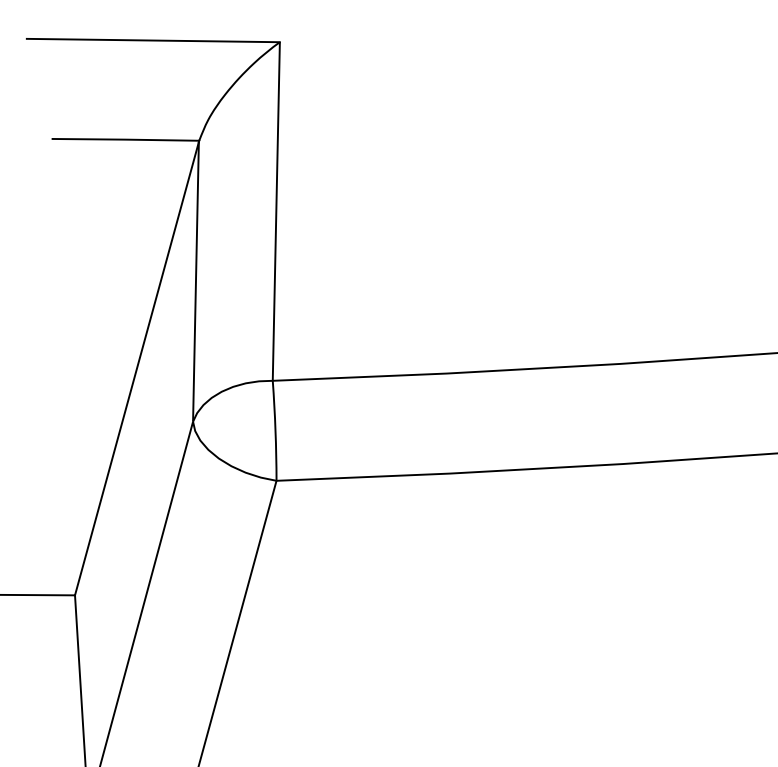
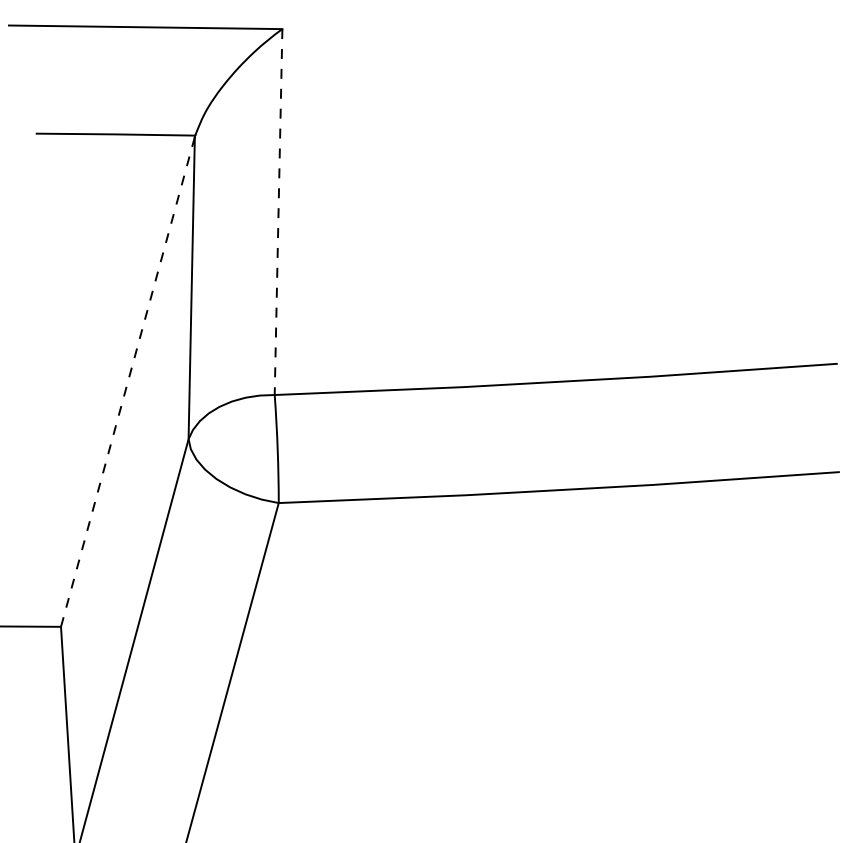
line: (276, 210) -> (278, 211), solid -> dashed
line: (136, 368) -> (127, 381), solid -> dashed

